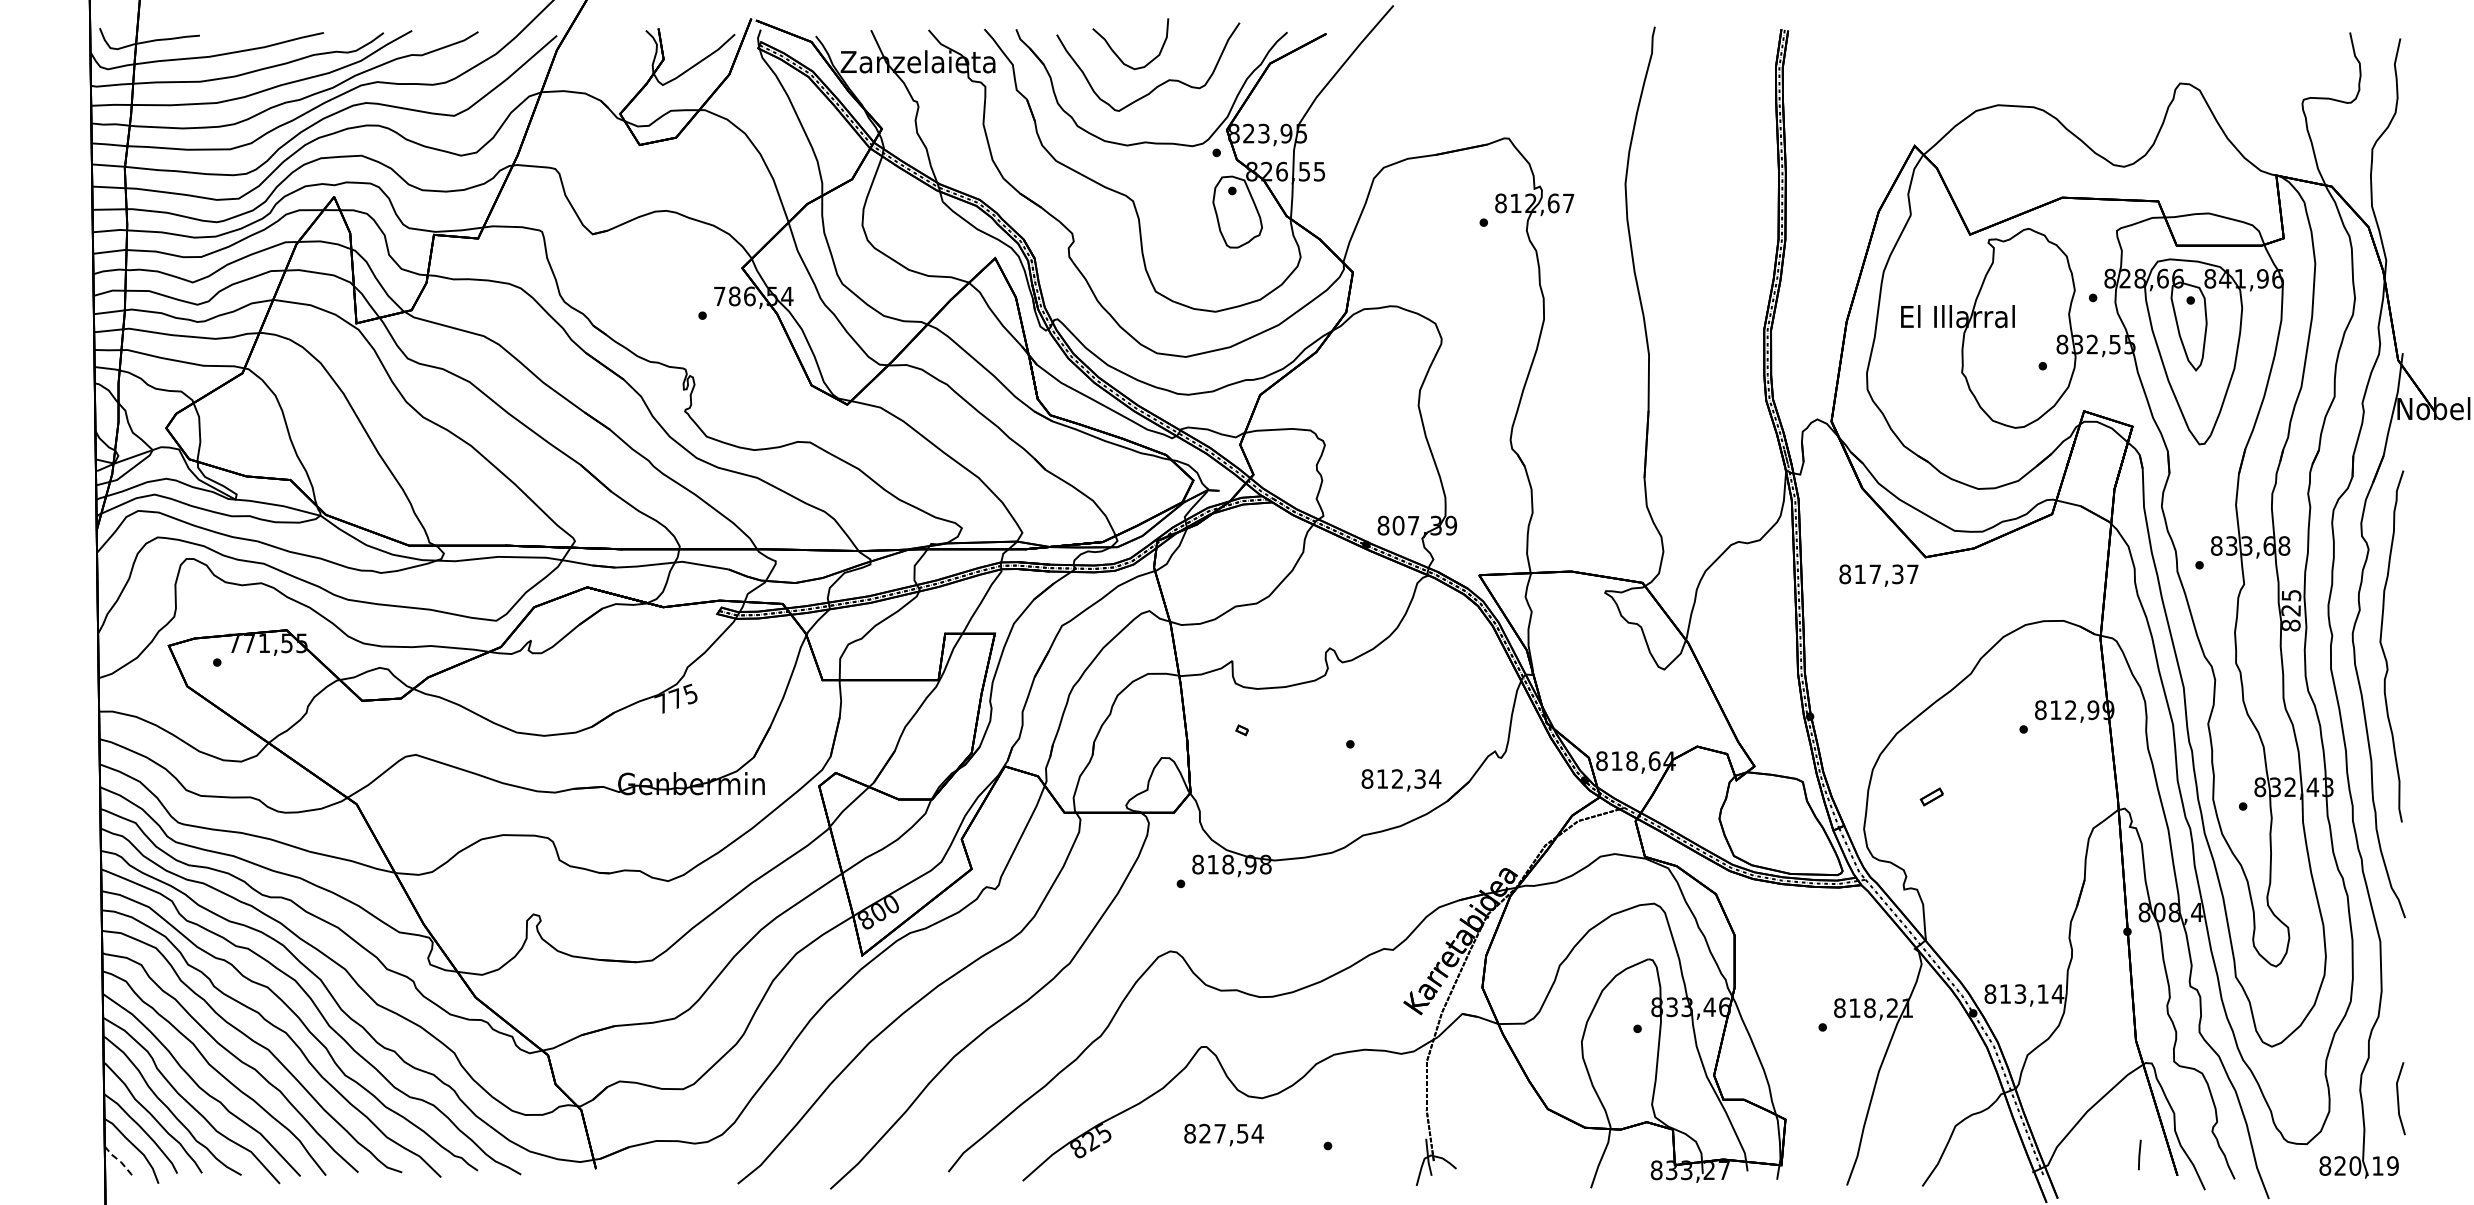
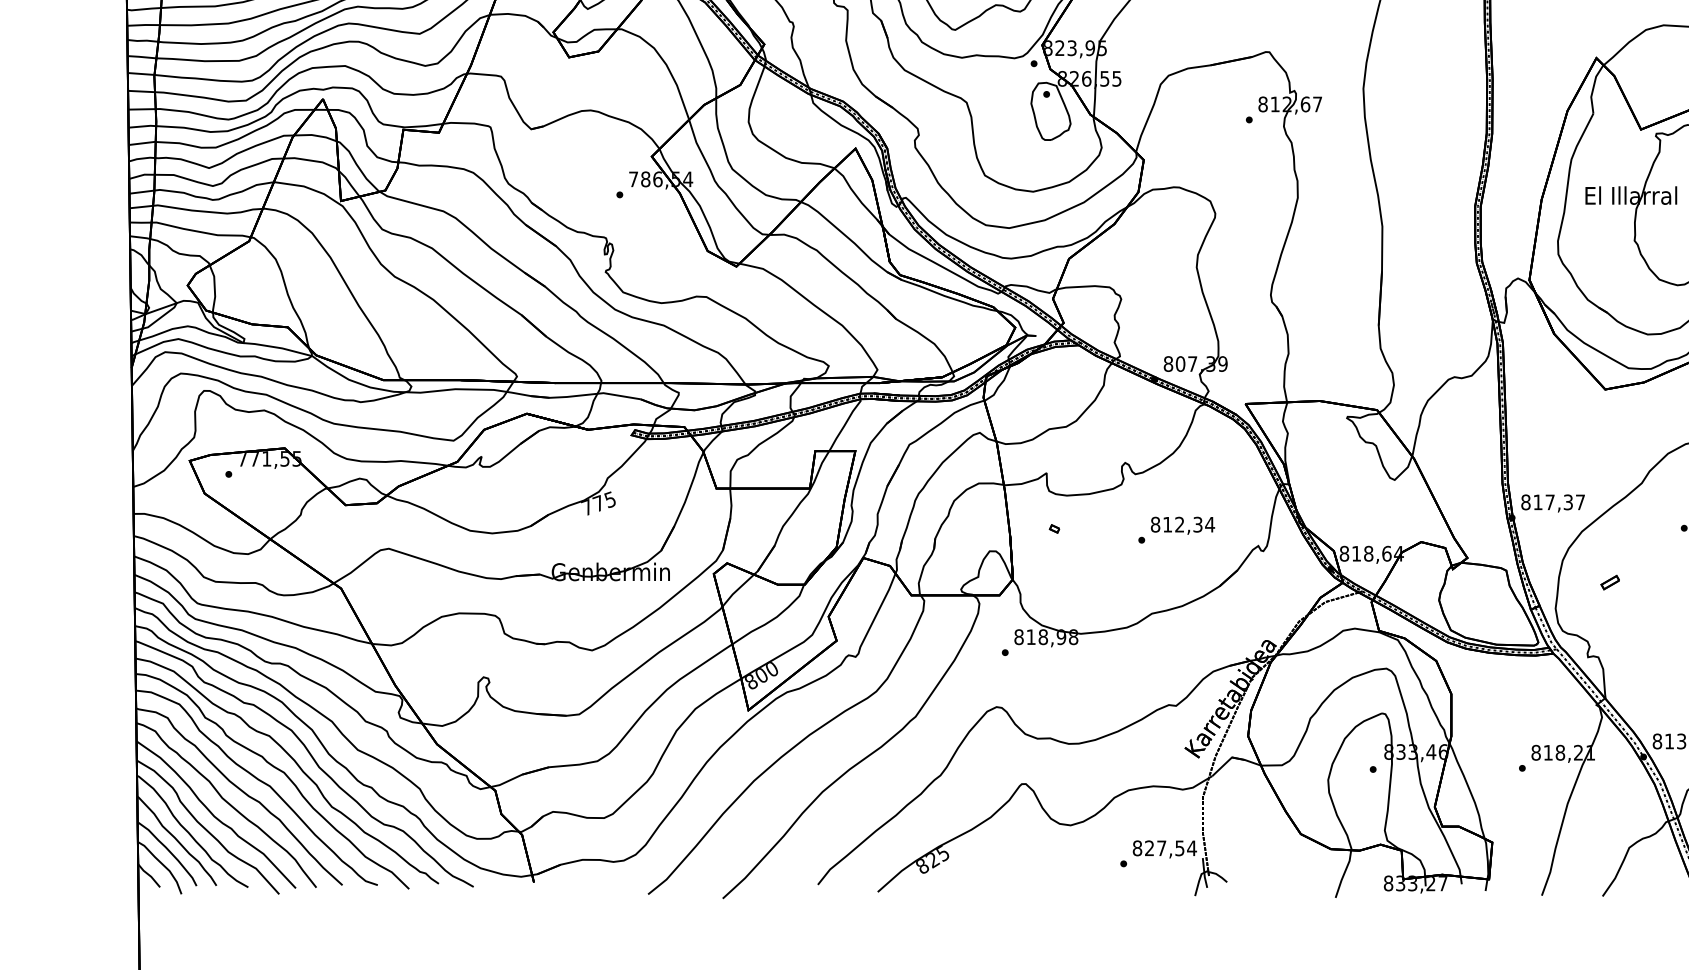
text: (1878, 575) -> (1552, 503), moved
text: (1401, 780) -> (1182, 525), moved
text: (1223, 1134) -> (1164, 848), moved
line: (118, 1160) -> (149, 875), dashed -> solid

